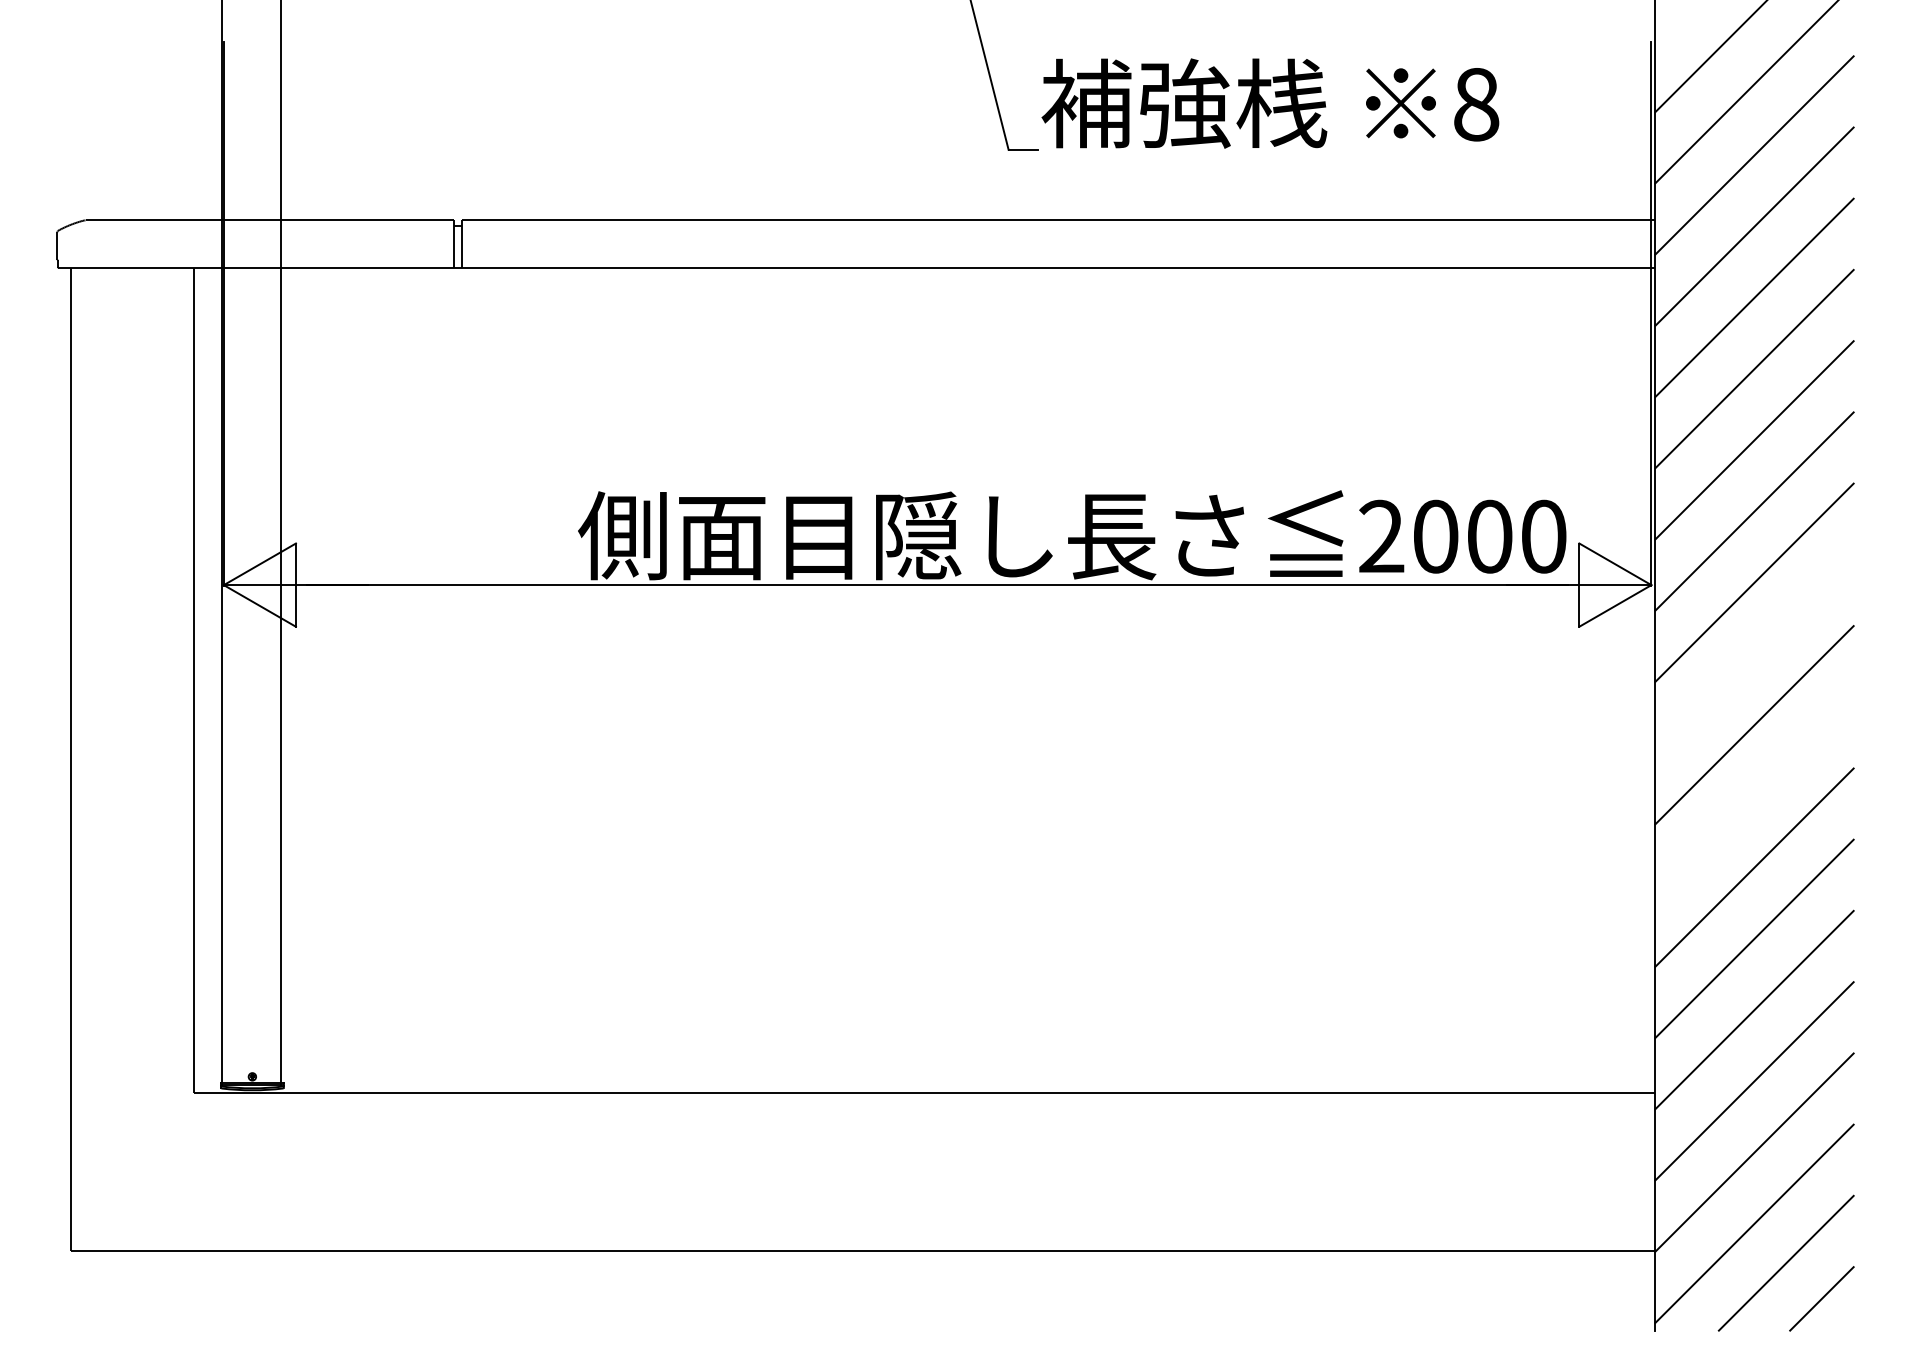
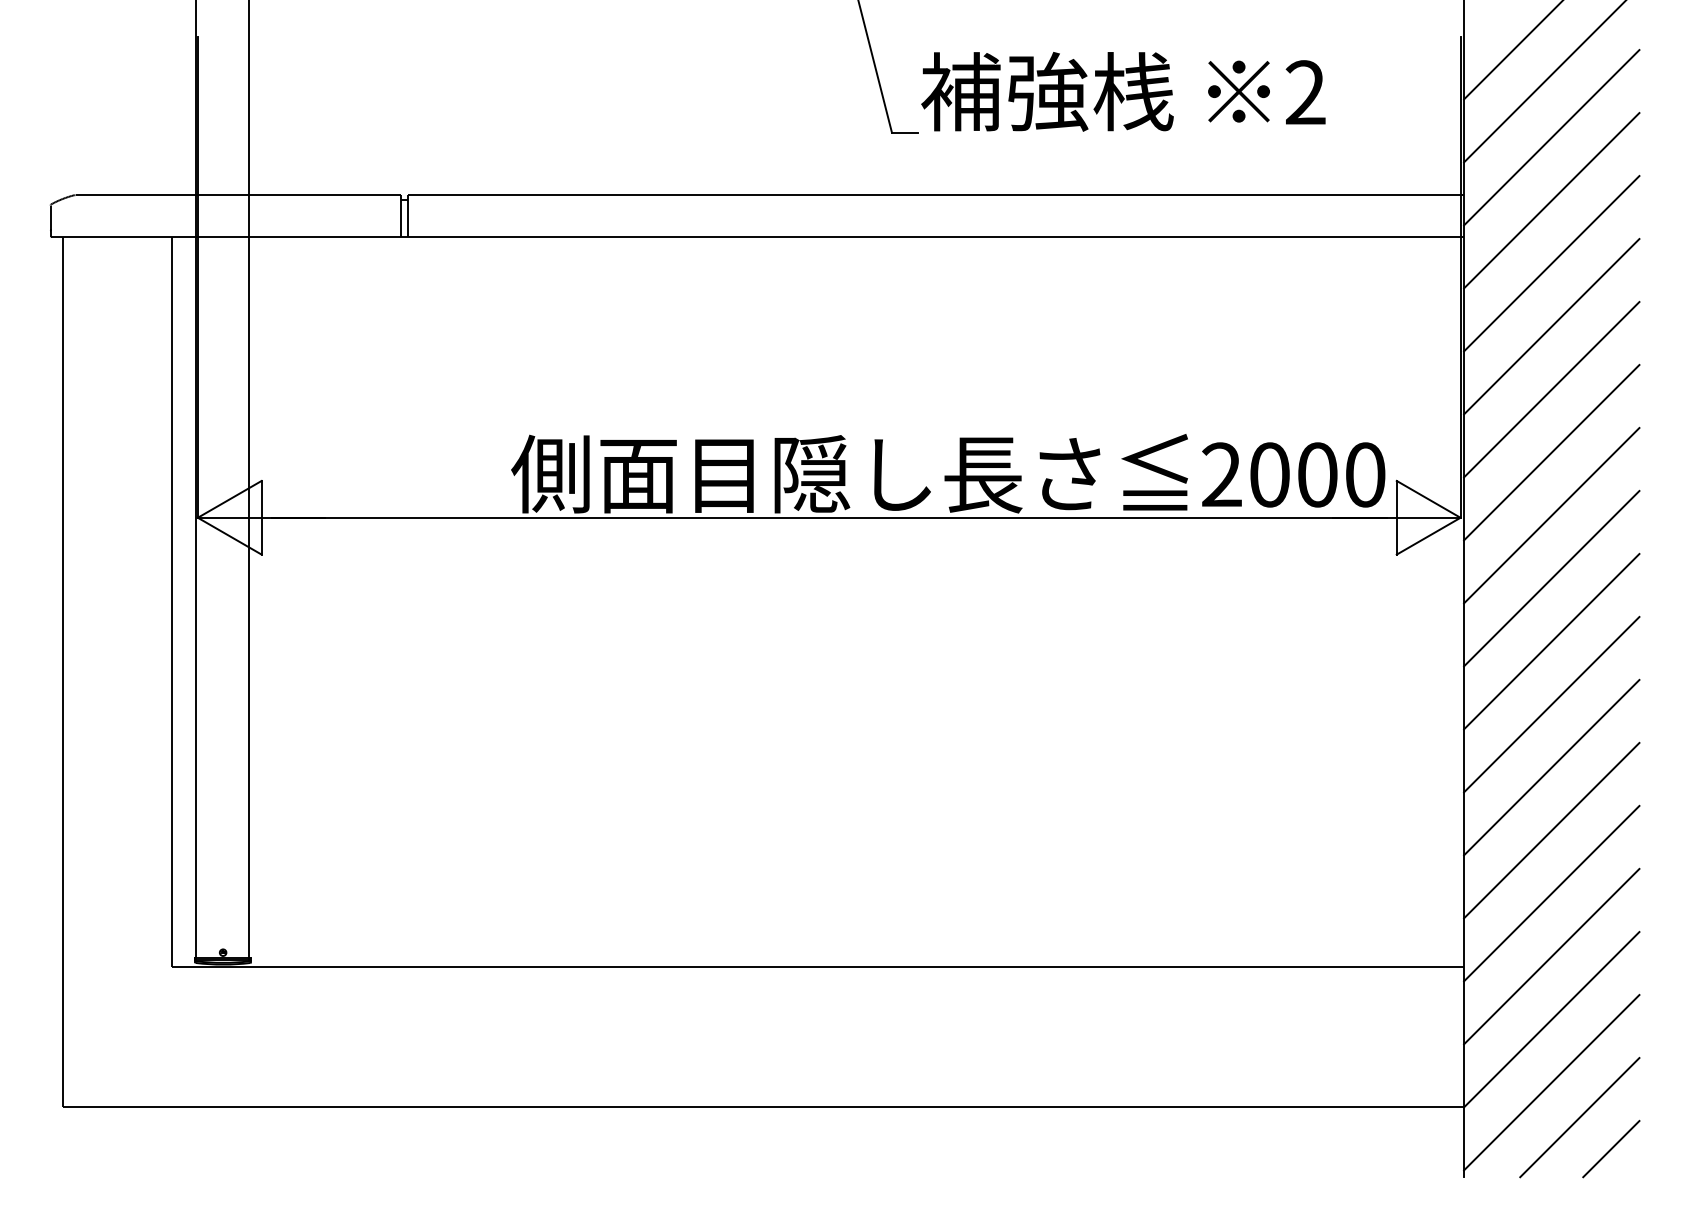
text: (1476, 104) -> (1305, 92), 8 -> 2
line: (1754, 653) -> (1551, 578), added
line: (1754, 796) -> (1551, 704), added

